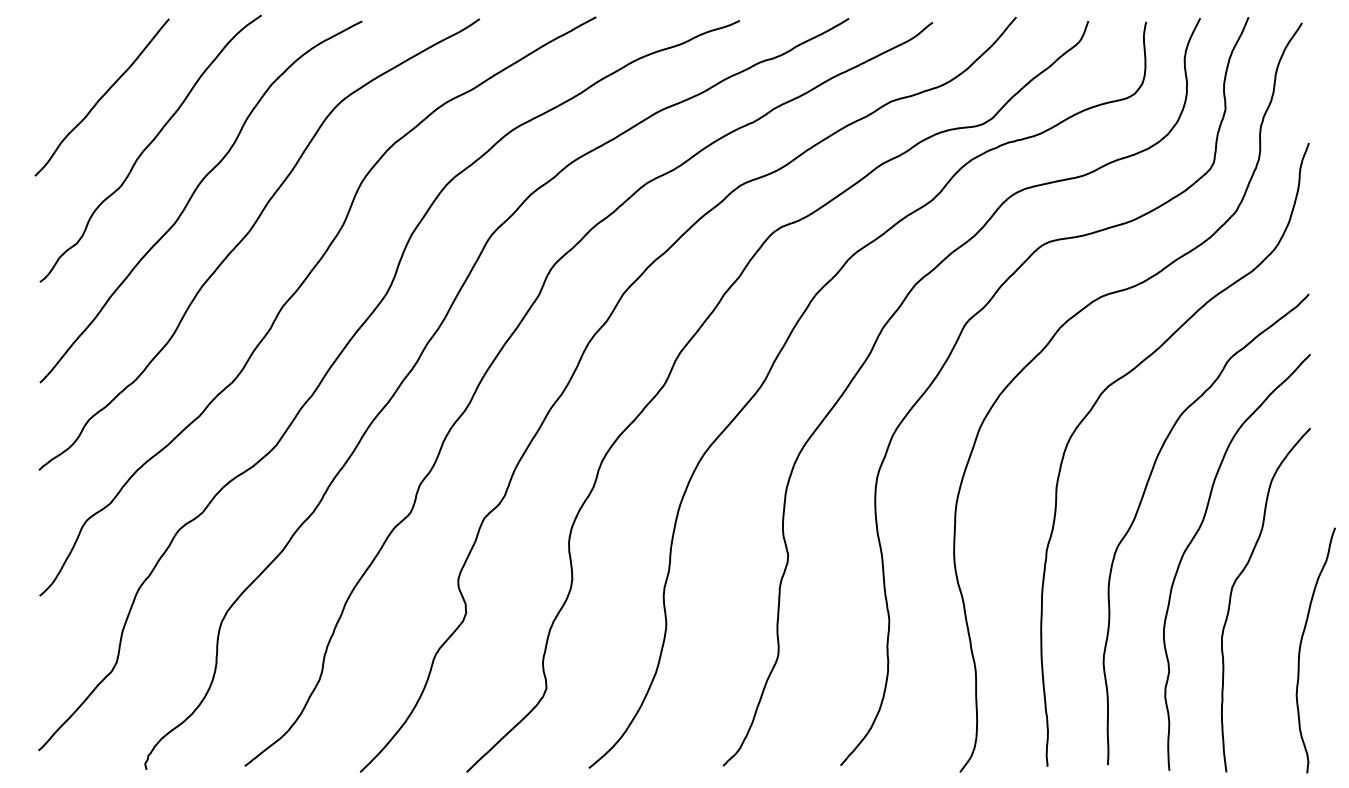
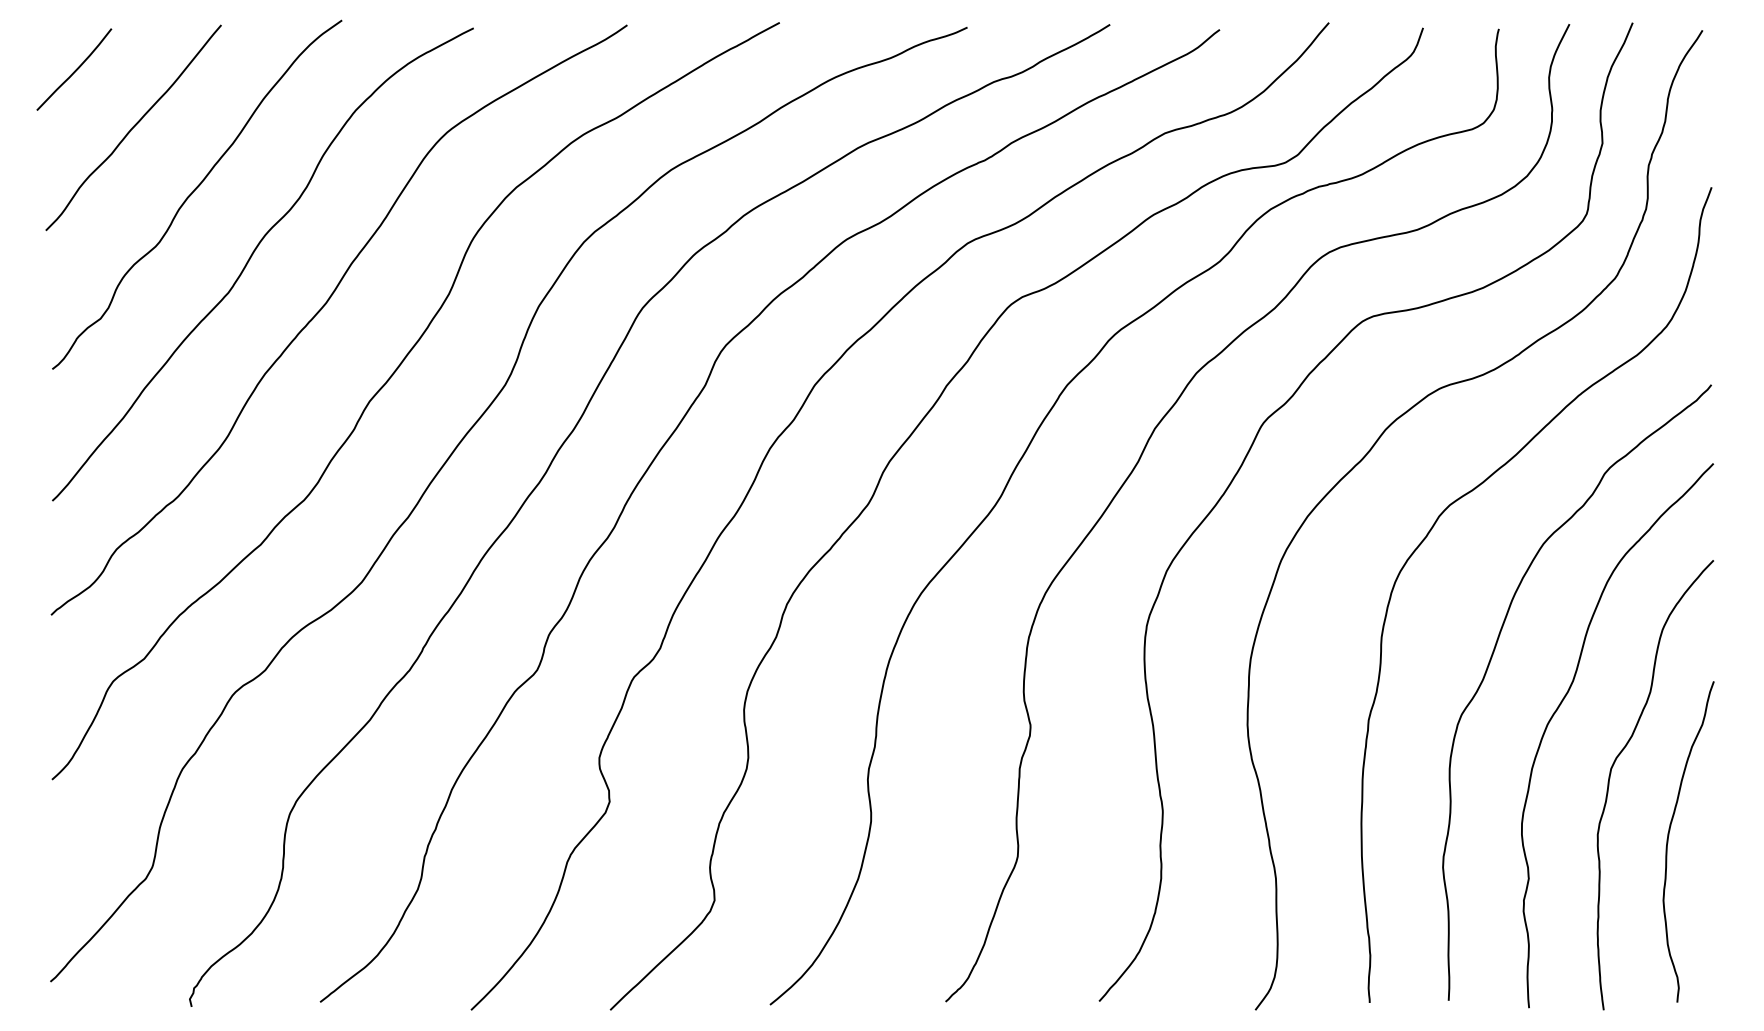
curve: (57, 52) -> (75, 69), added
curve: (1301, 645) -> (1669, 835), moved

